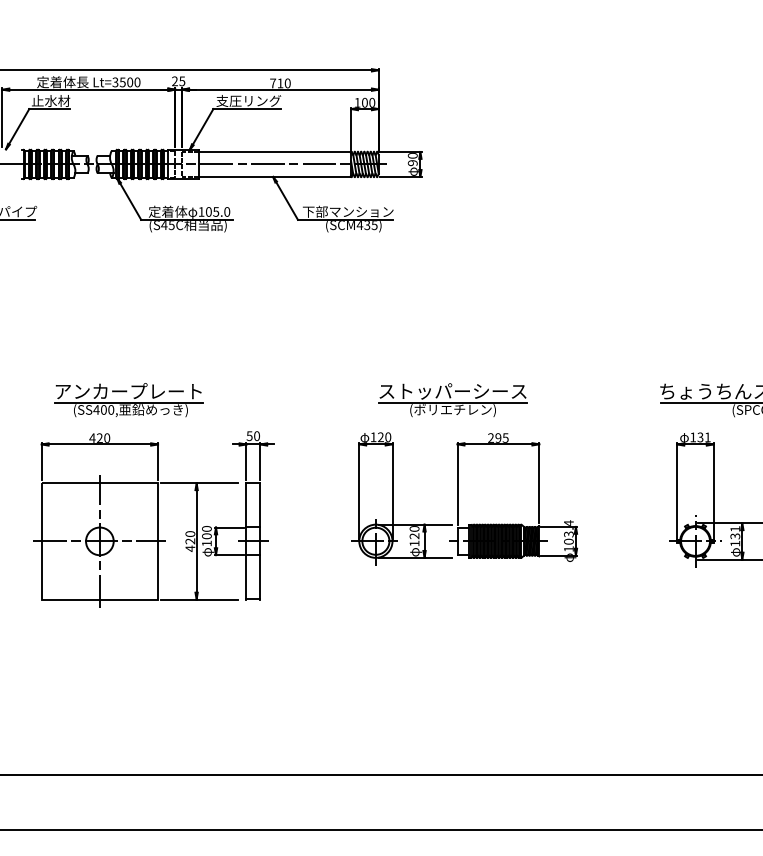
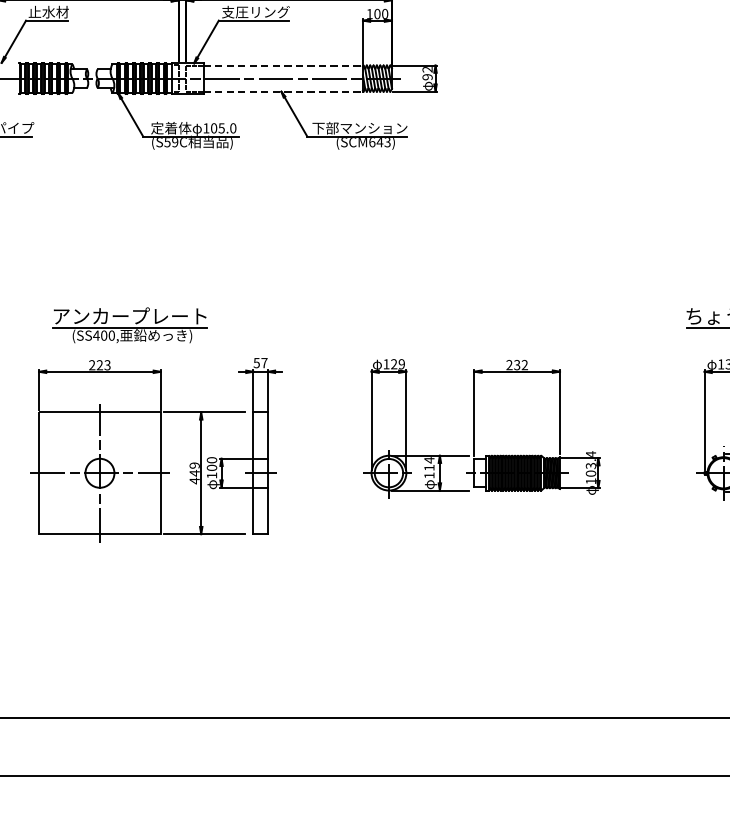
line: (275, 152) -> (283, 66), solid -> dashed
text: (412, 155) -> (427, 69), 90 -> 92
line: (275, 176) -> (283, 91), solid -> dashed
text: (167, 225) -> (170, 142), (S45C -> (S59C
text: (366, 225) -> (379, 142), (SCM435) -> (SCM643)
part: (452, 400) -> (469, 325), removed
text: (256, 436) -> (263, 363), 50 -> 57
text: (388, 436) -> (402, 363), 120 -> 129
text: (99, 437) -> (99, 364), 420 -> 223
text: (501, 437) -> (520, 364), 295 -> 232
text: (414, 532) -> (429, 463), 120 -> 114
text: (190, 537) -> (194, 469), 420 -> 449

